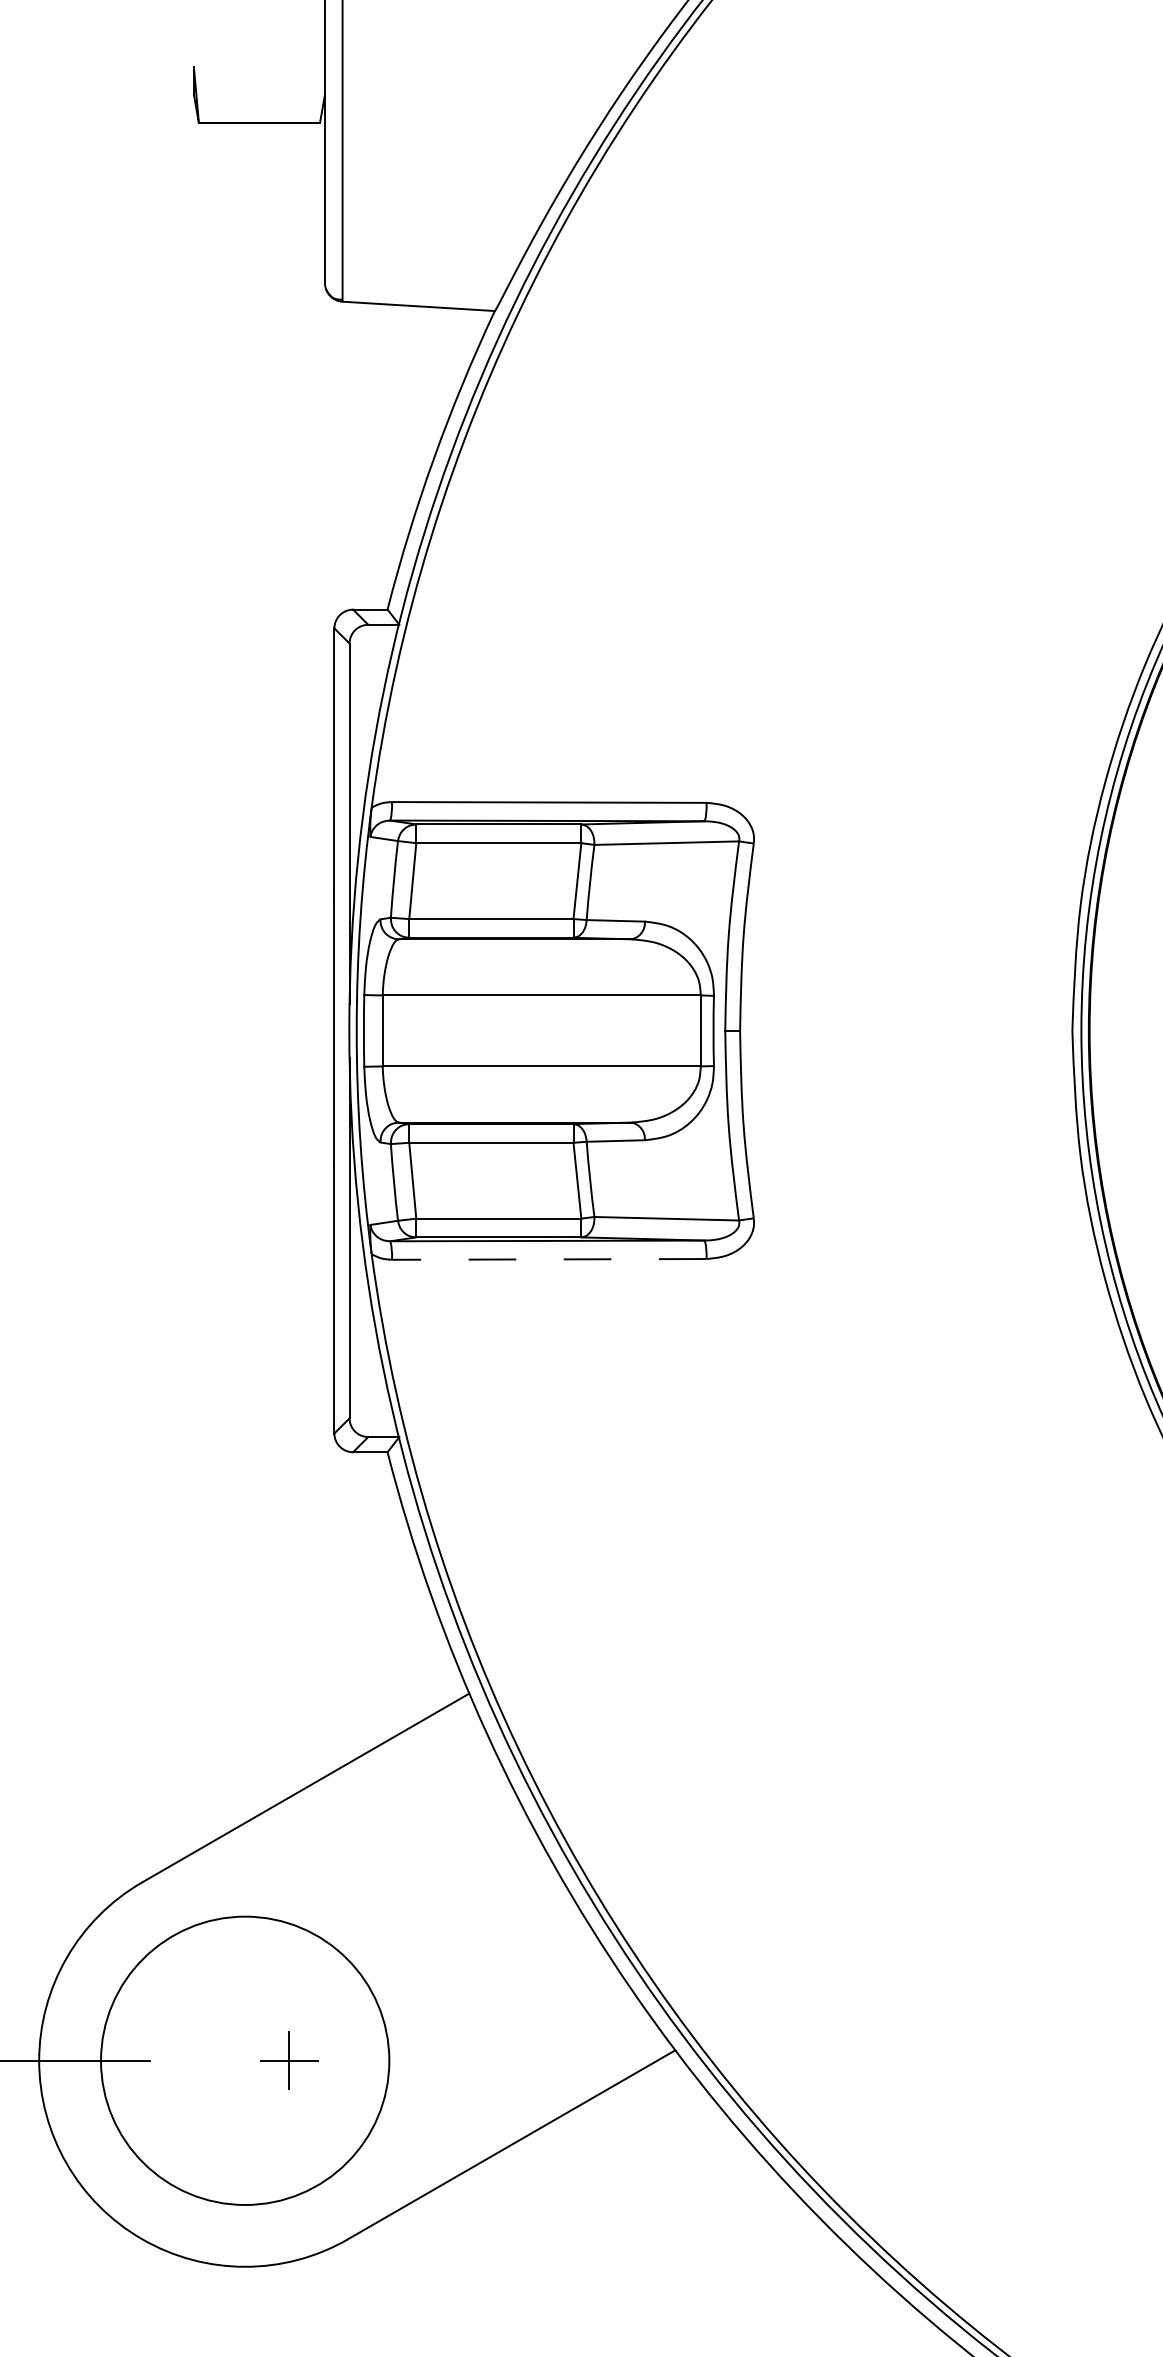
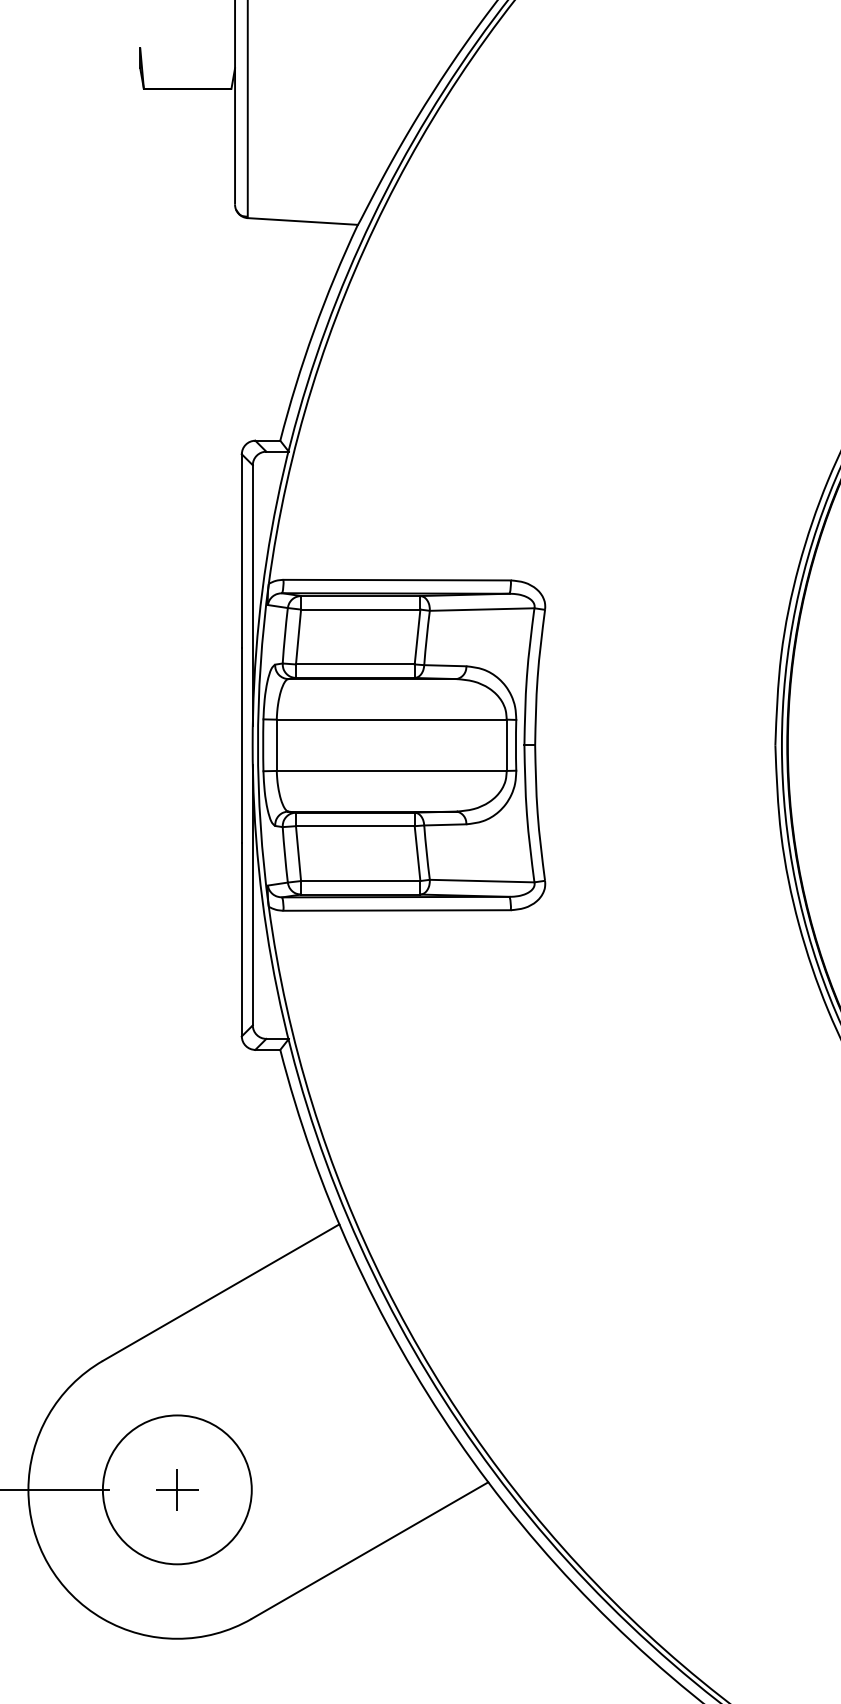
line: (549, 1259) -> (397, 910), dashed -> solid
circle: (243, 2060) -> (176, 1489), size x0.71
part: (289, 2060) -> (177, 1489), moved

